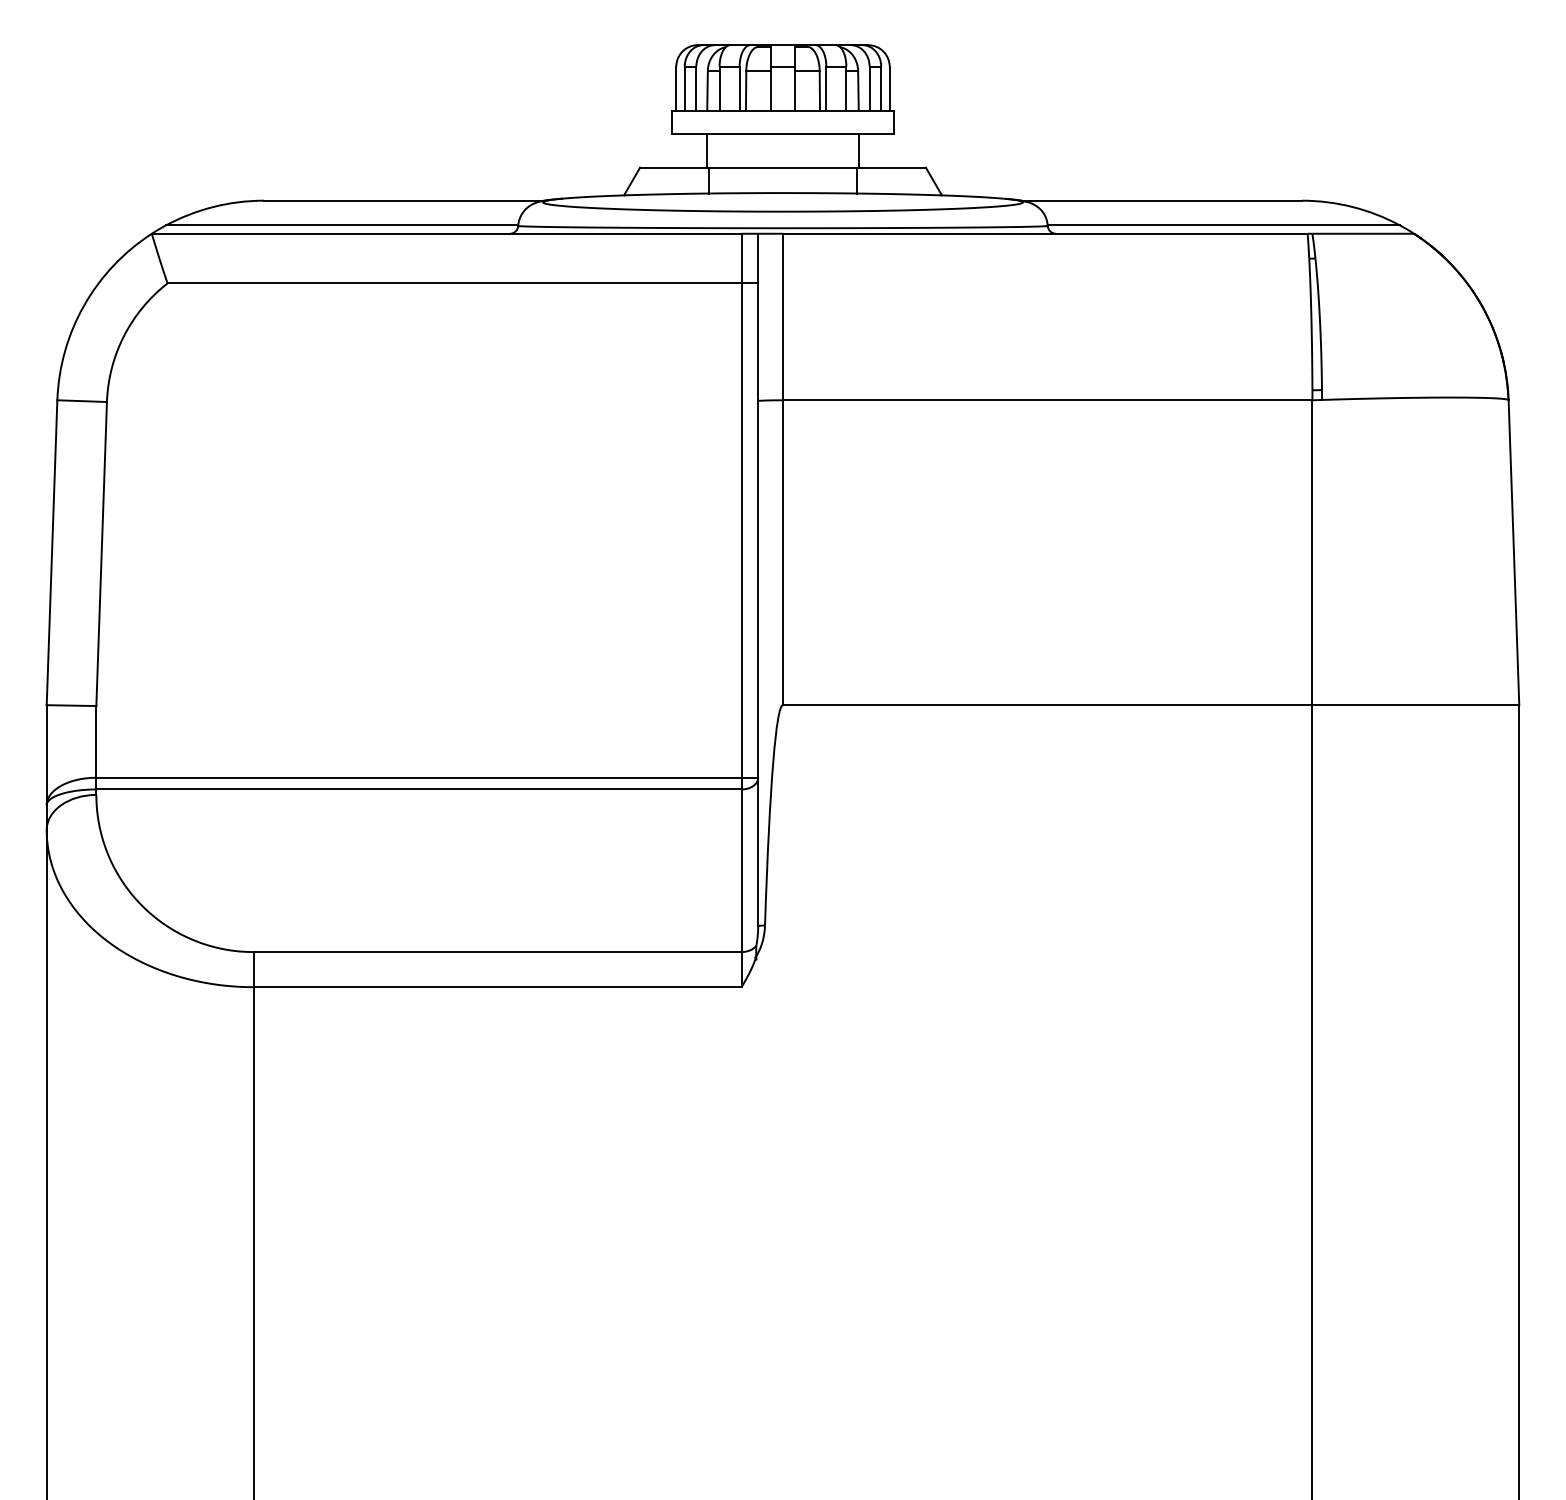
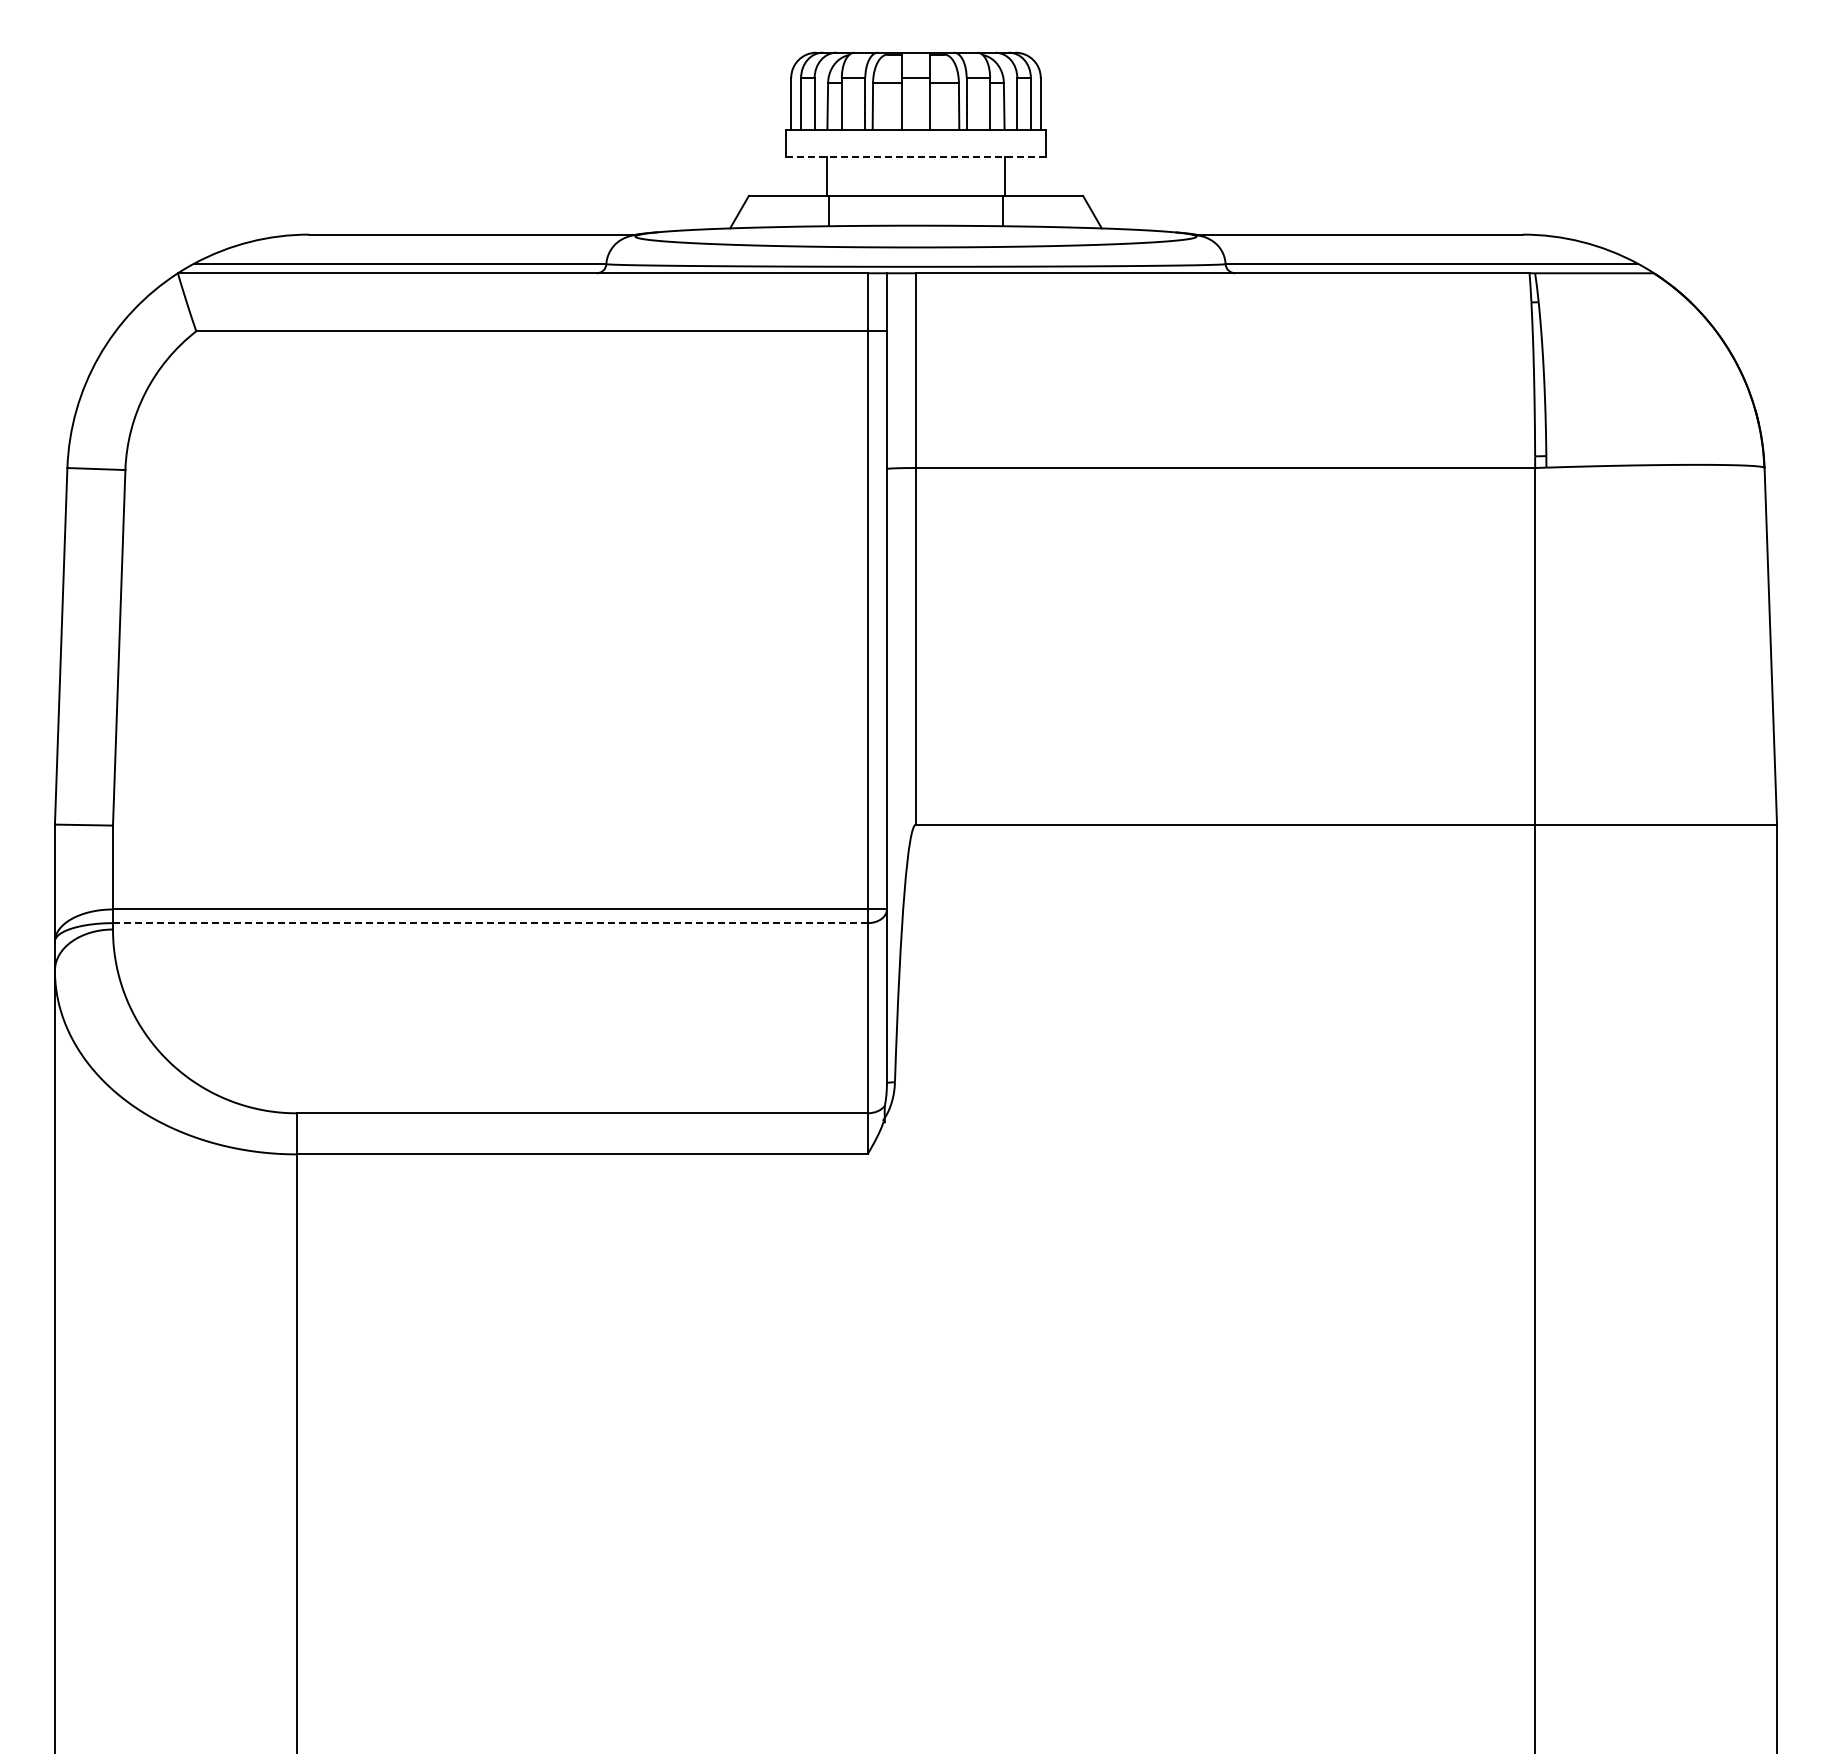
line: (783, 134) -> (916, 157), solid -> dashed
line: (418, 789) -> (489, 923), solid -> dashed

